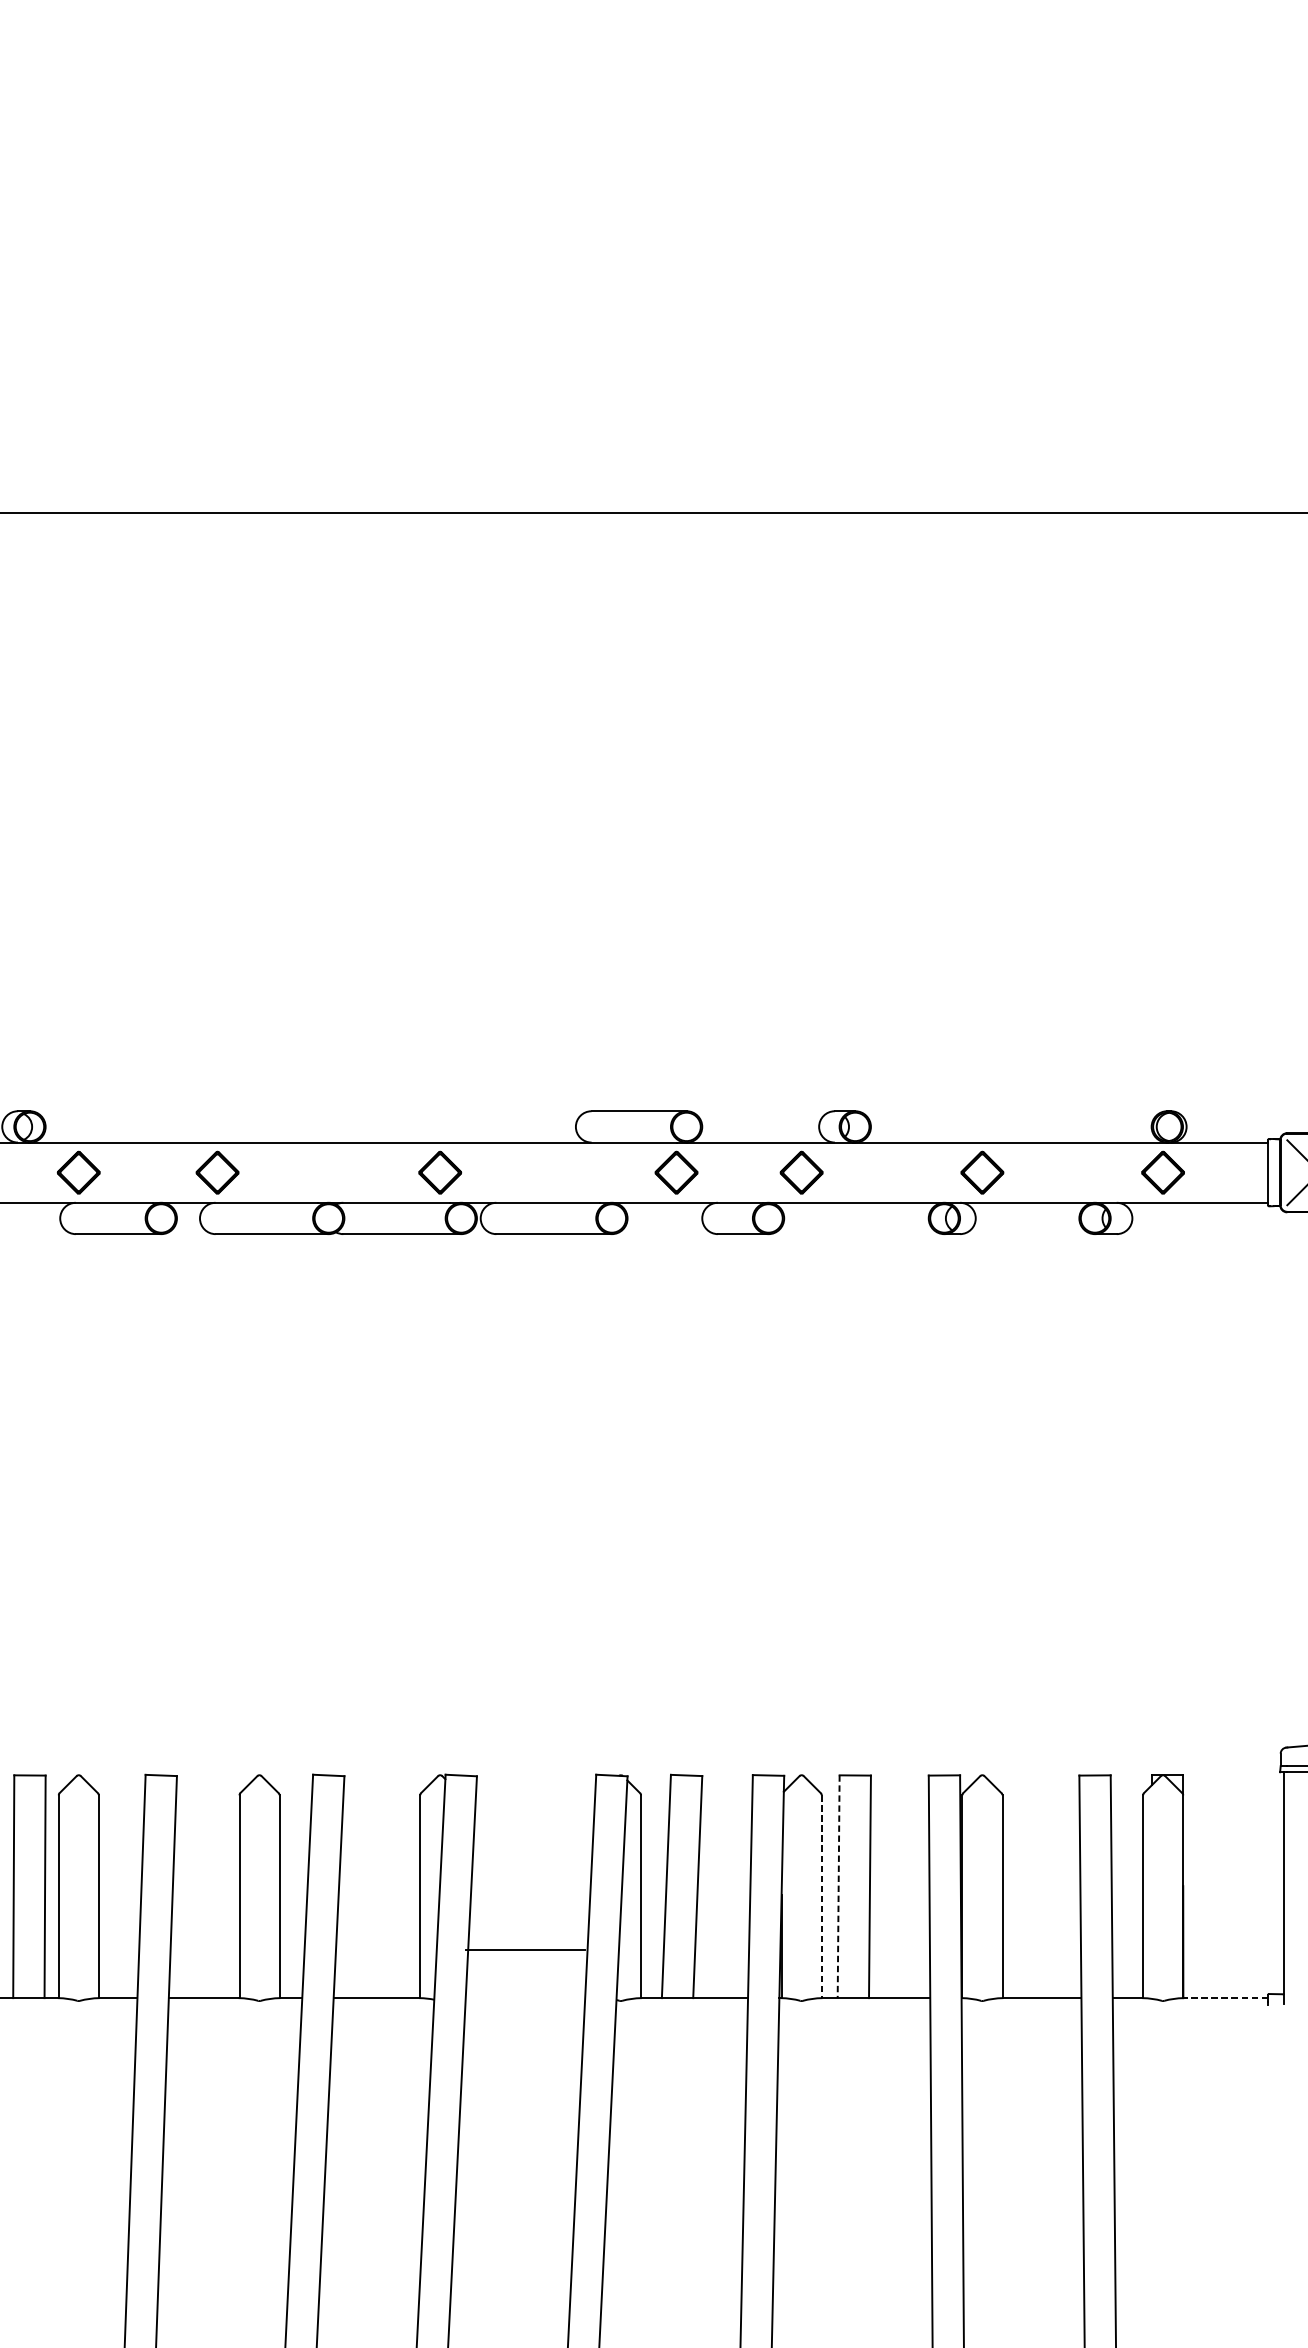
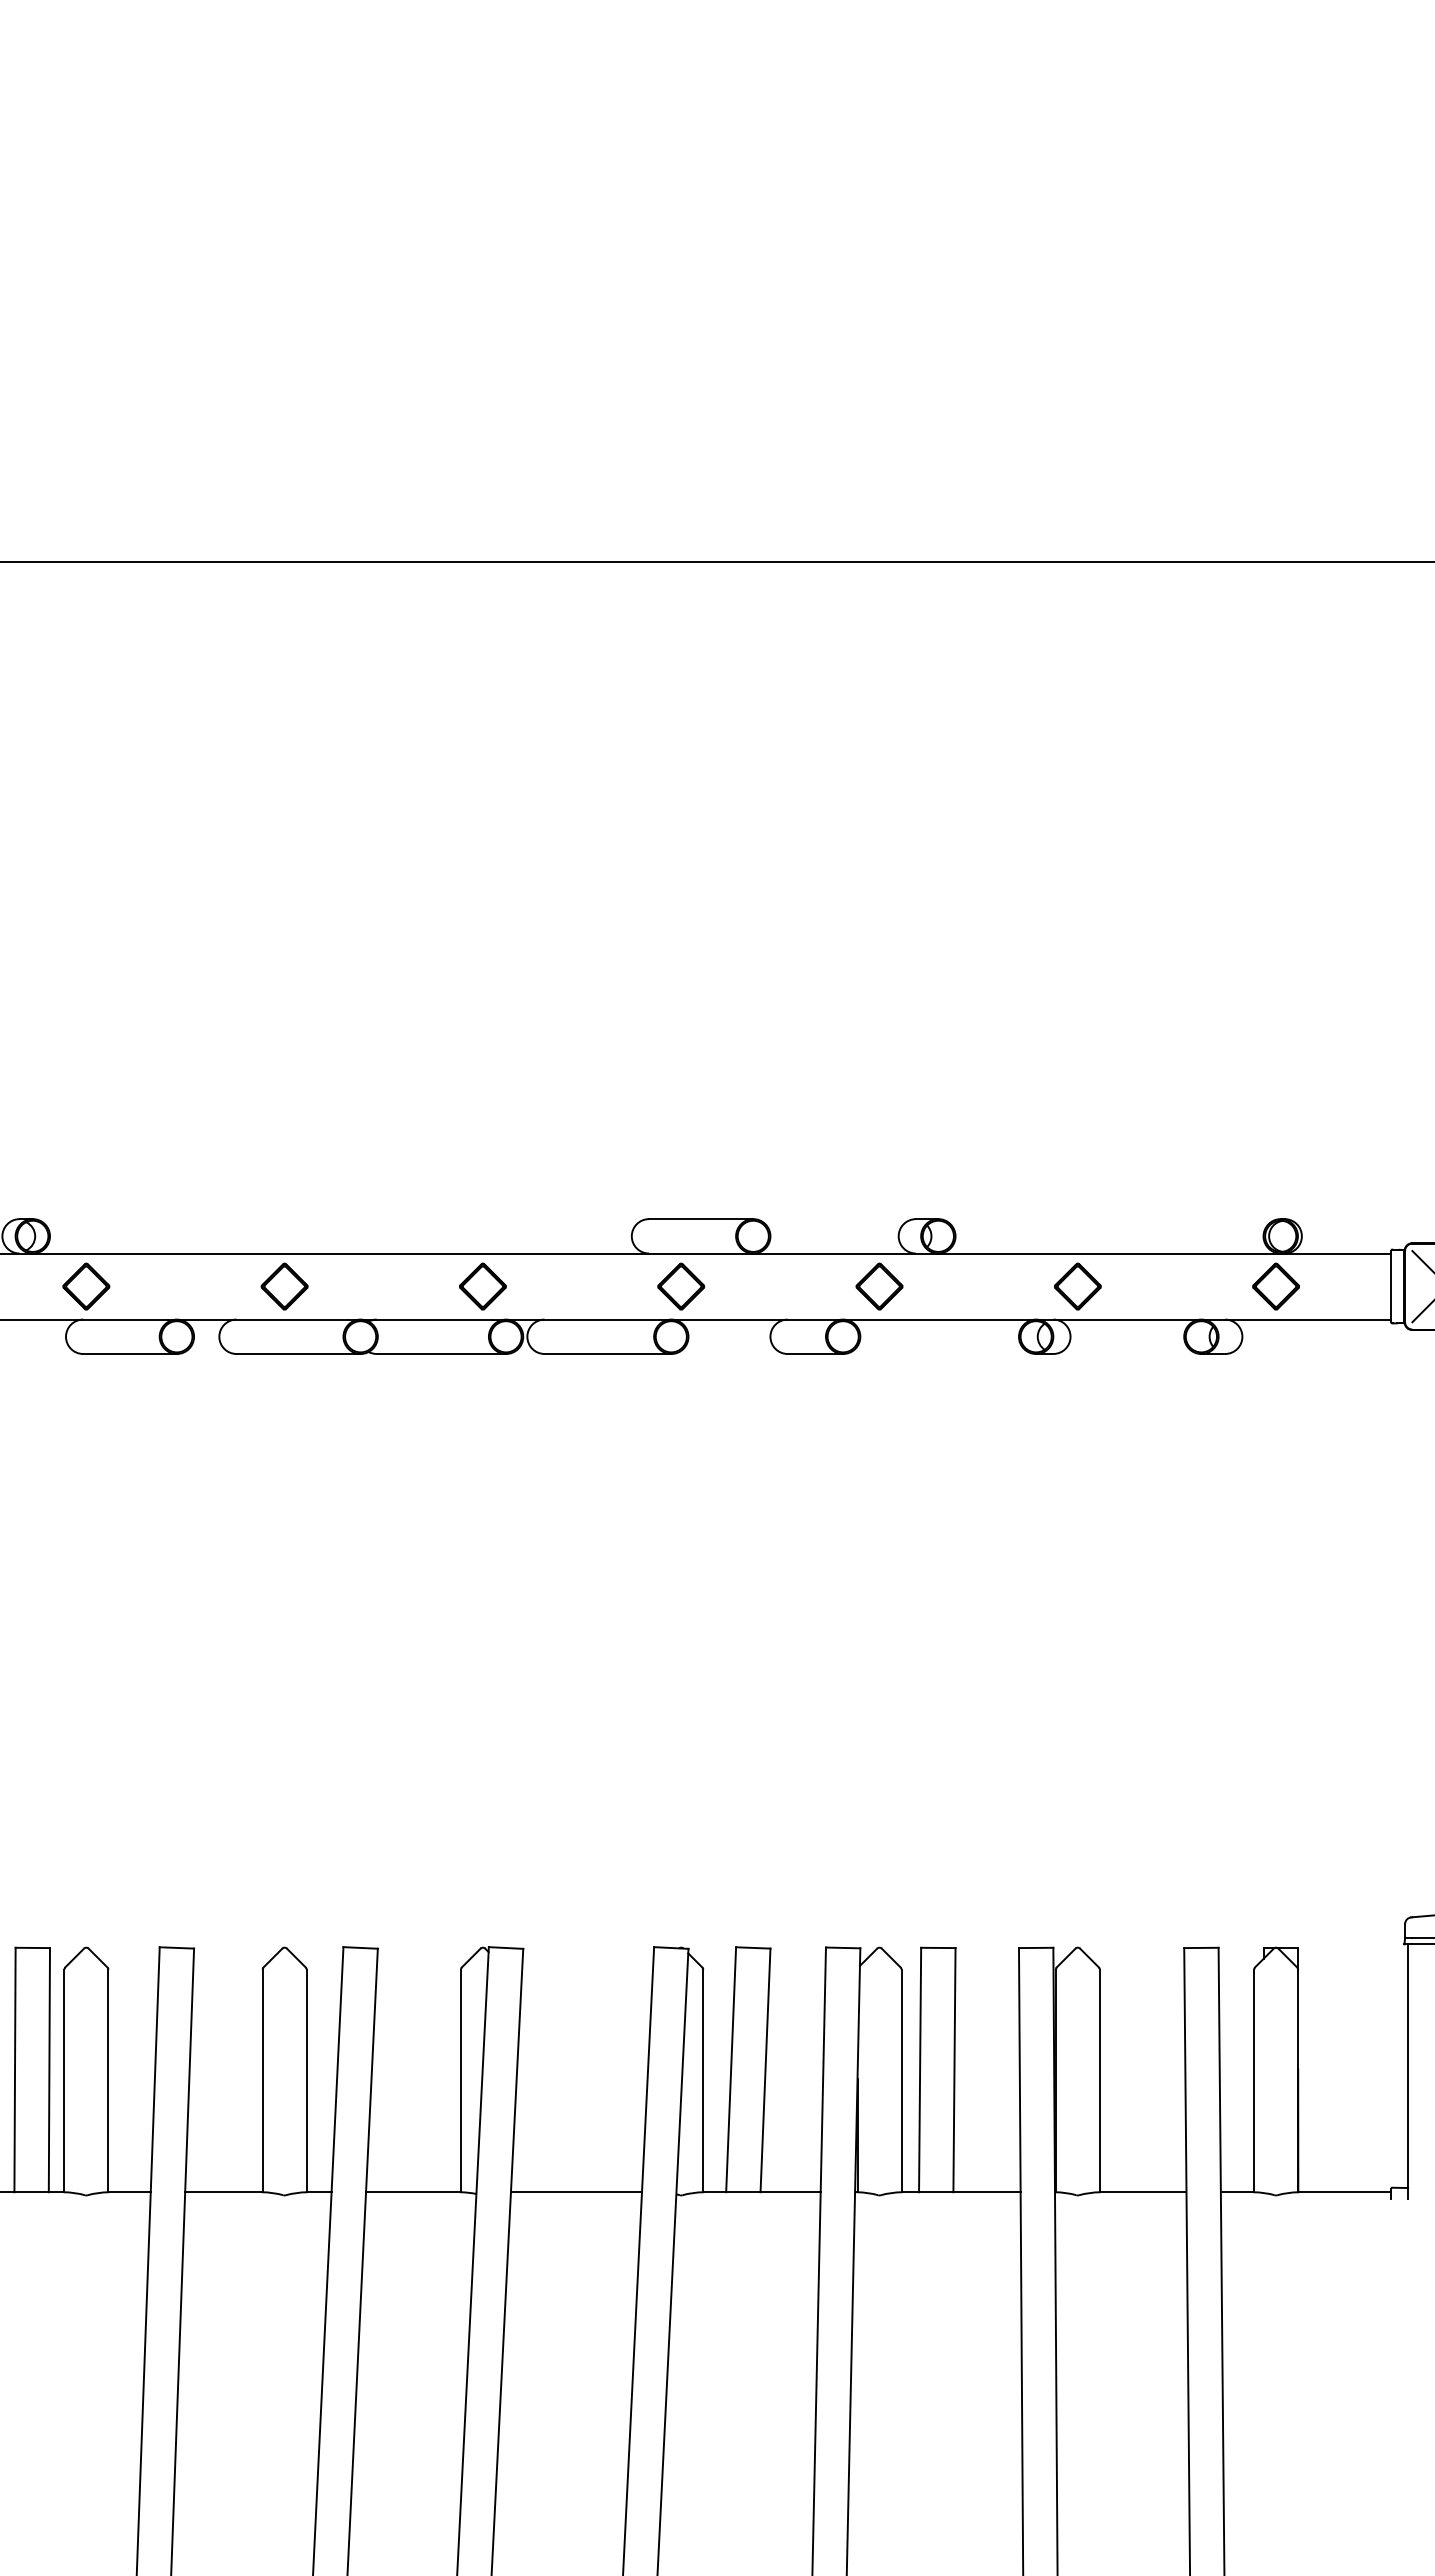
part: (217, 1172) -> (284, 1286), moved
part: (676, 1172) -> (681, 1286), moved
line: (839, 1887) -> (920, 2070), dashed -> solid
line: (821, 1897) -> (901, 2081), dashed -> solid
line: (525, 1950) -> (576, 2192), moved
line: (1225, 1998) -> (1344, 2192), dashed -> solid

